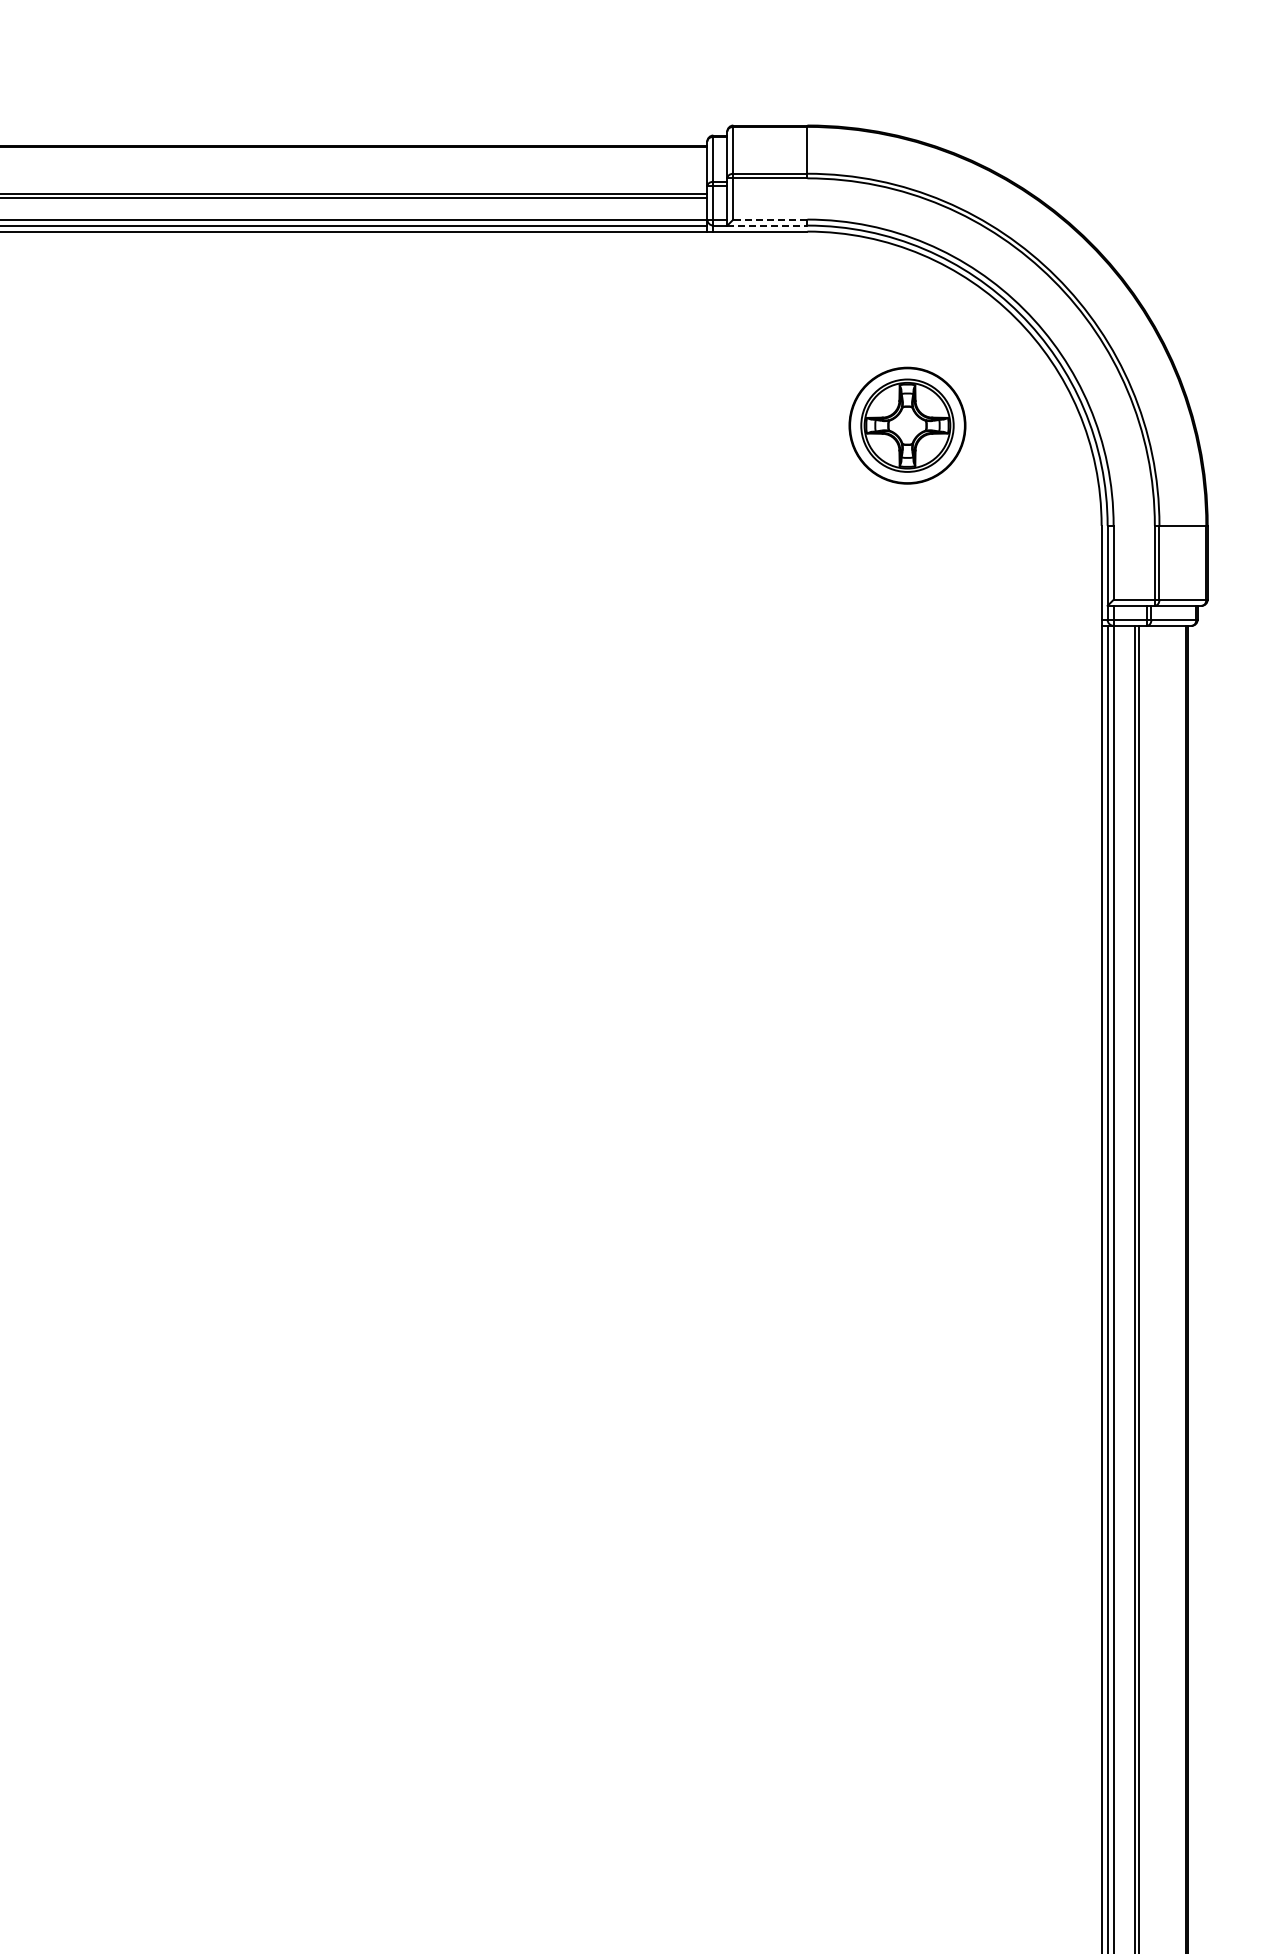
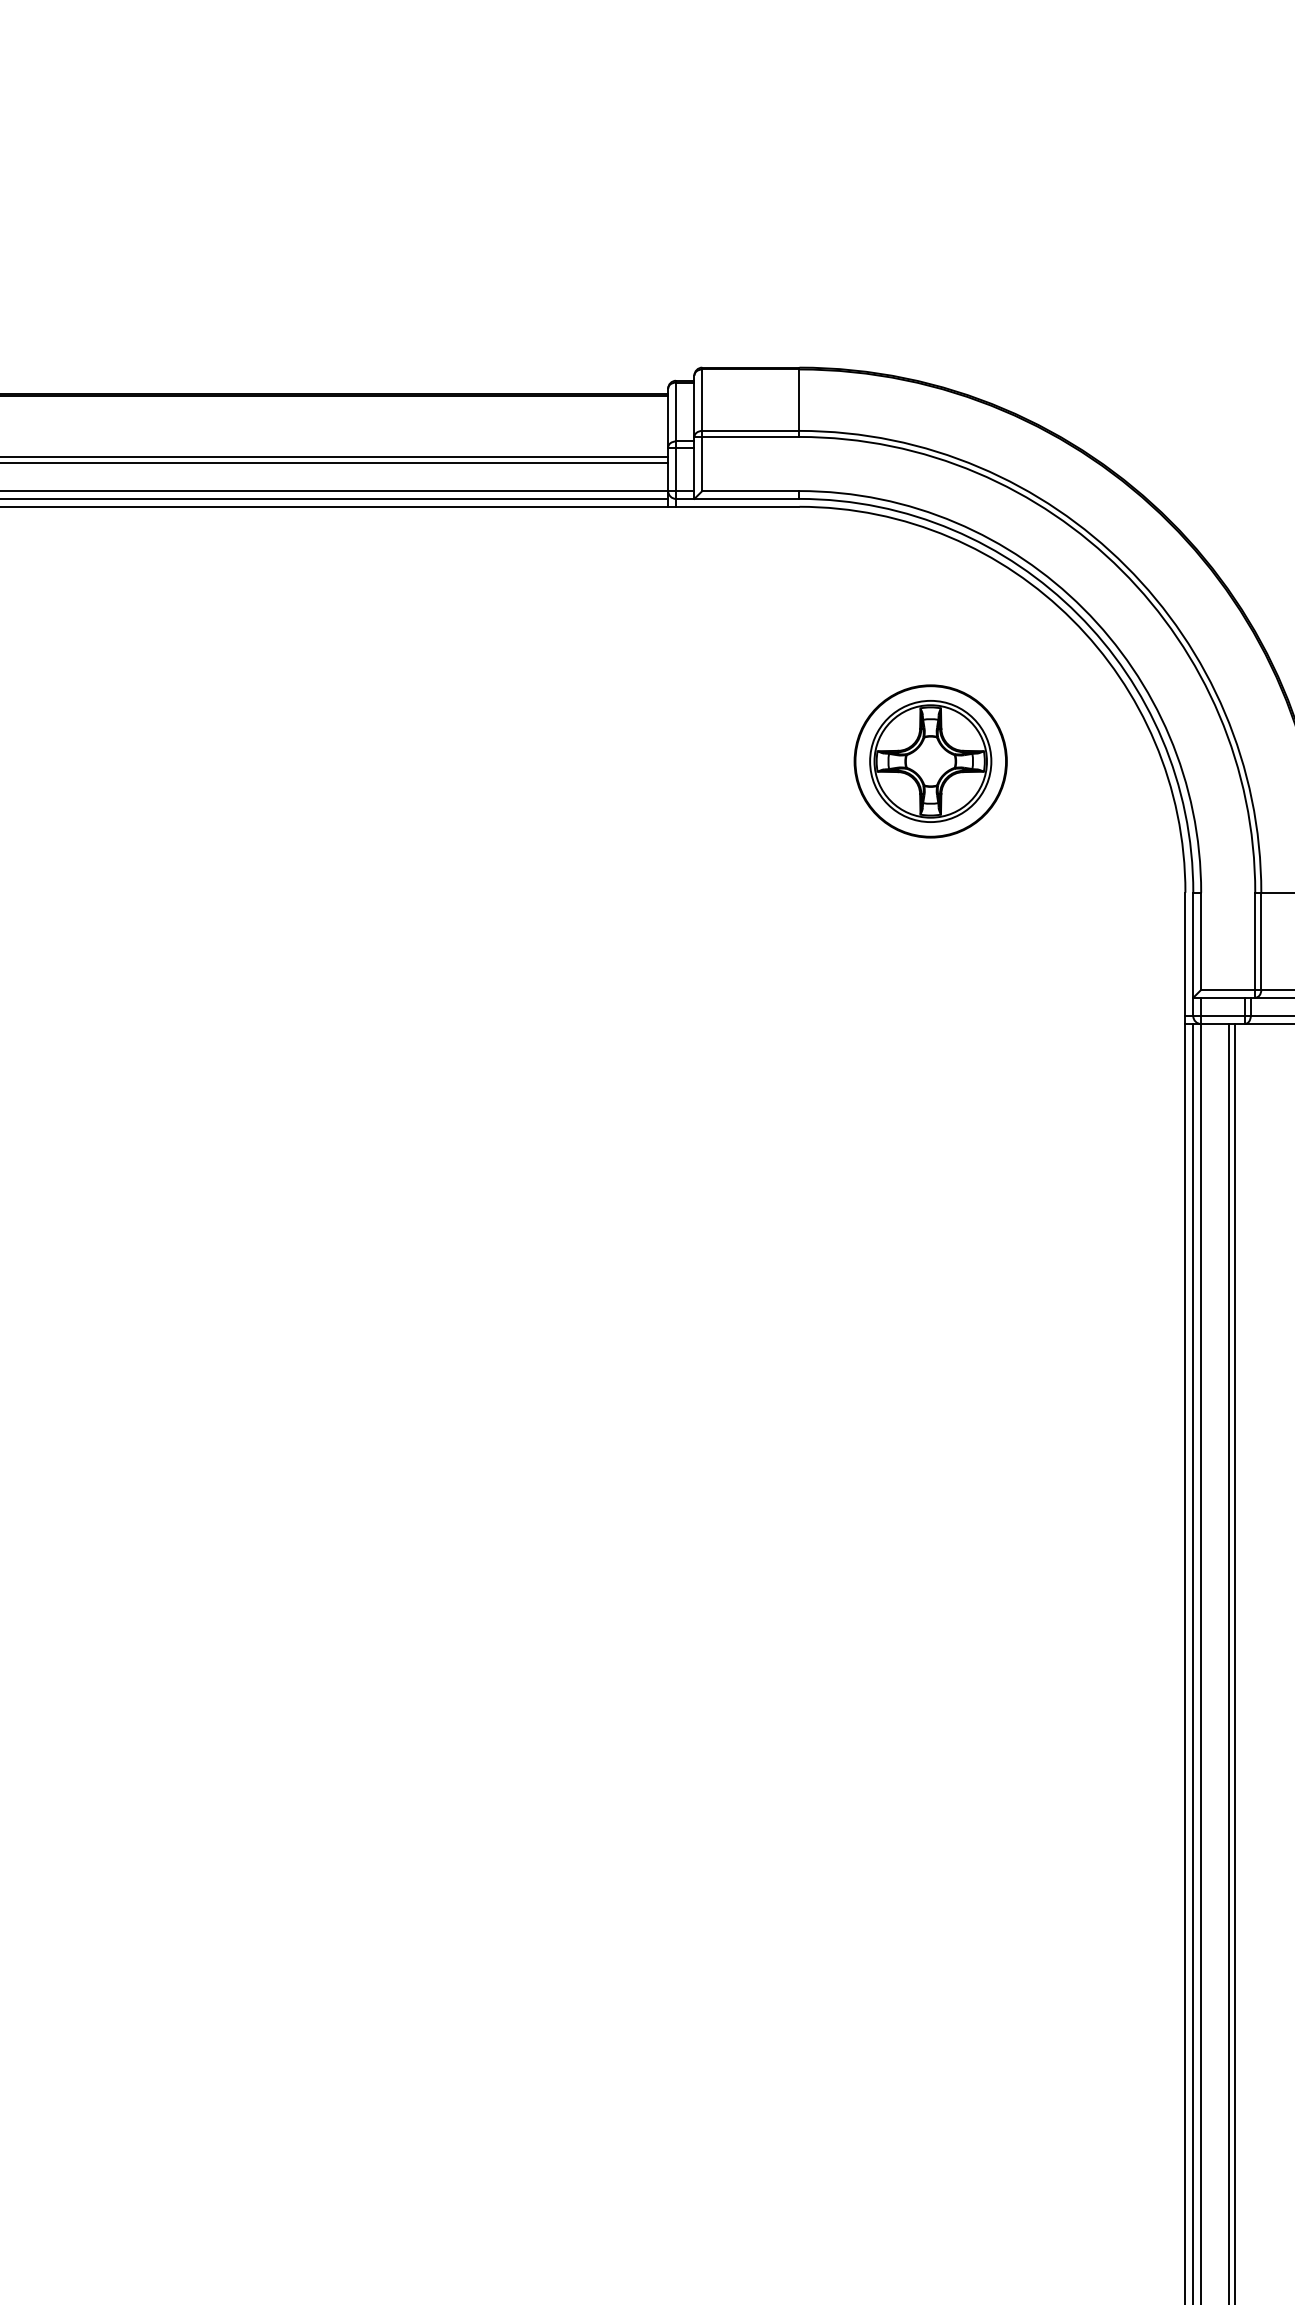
line: (769, 219) -> (749, 490), dashed -> solid
line: (767, 225) -> (747, 498), dashed -> solid

